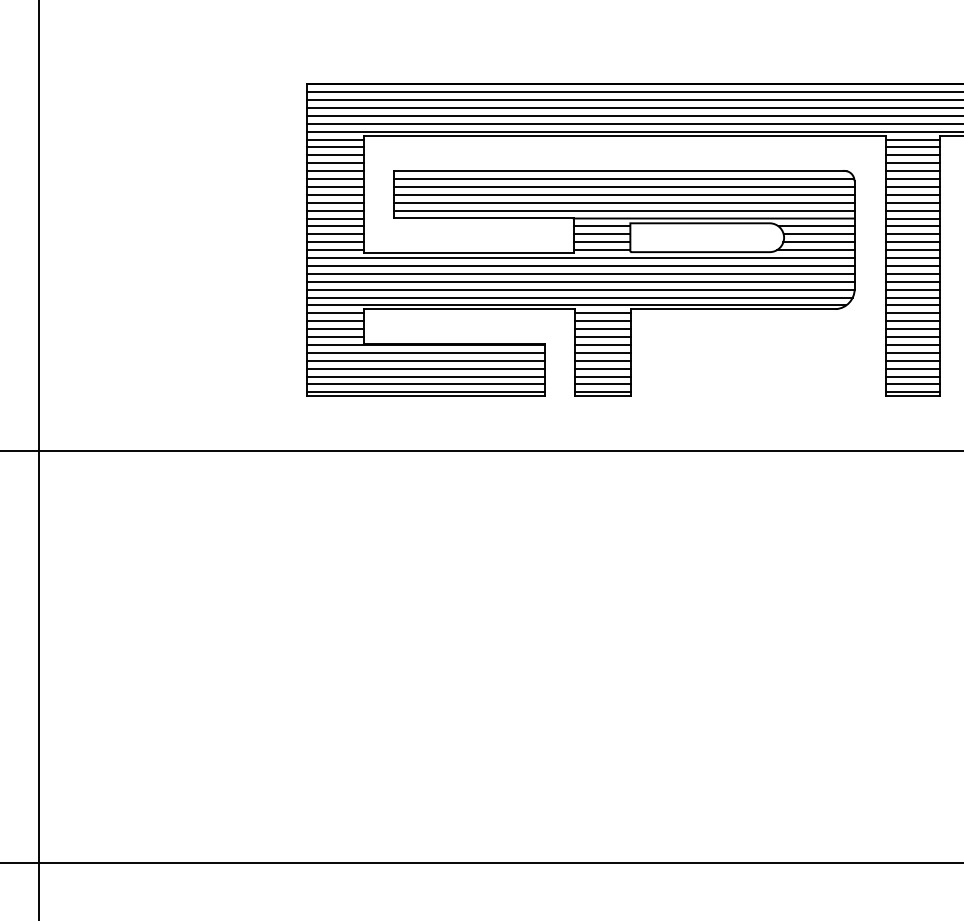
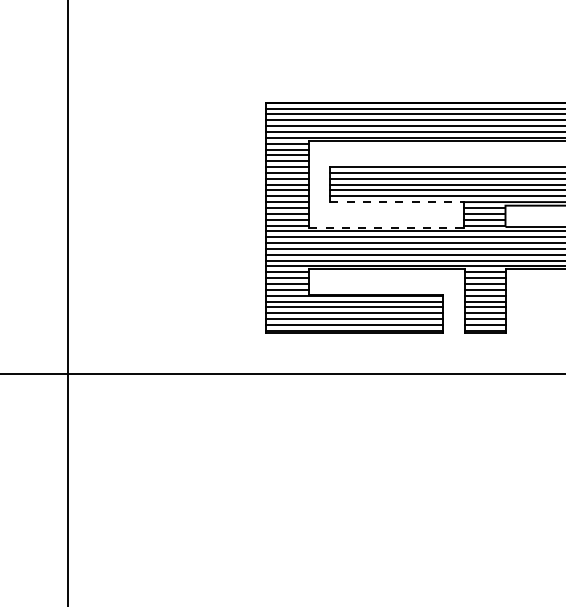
line: (484, 218) -> (397, 202), solid -> dashed
line: (468, 253) -> (385, 227), solid -> dashed

